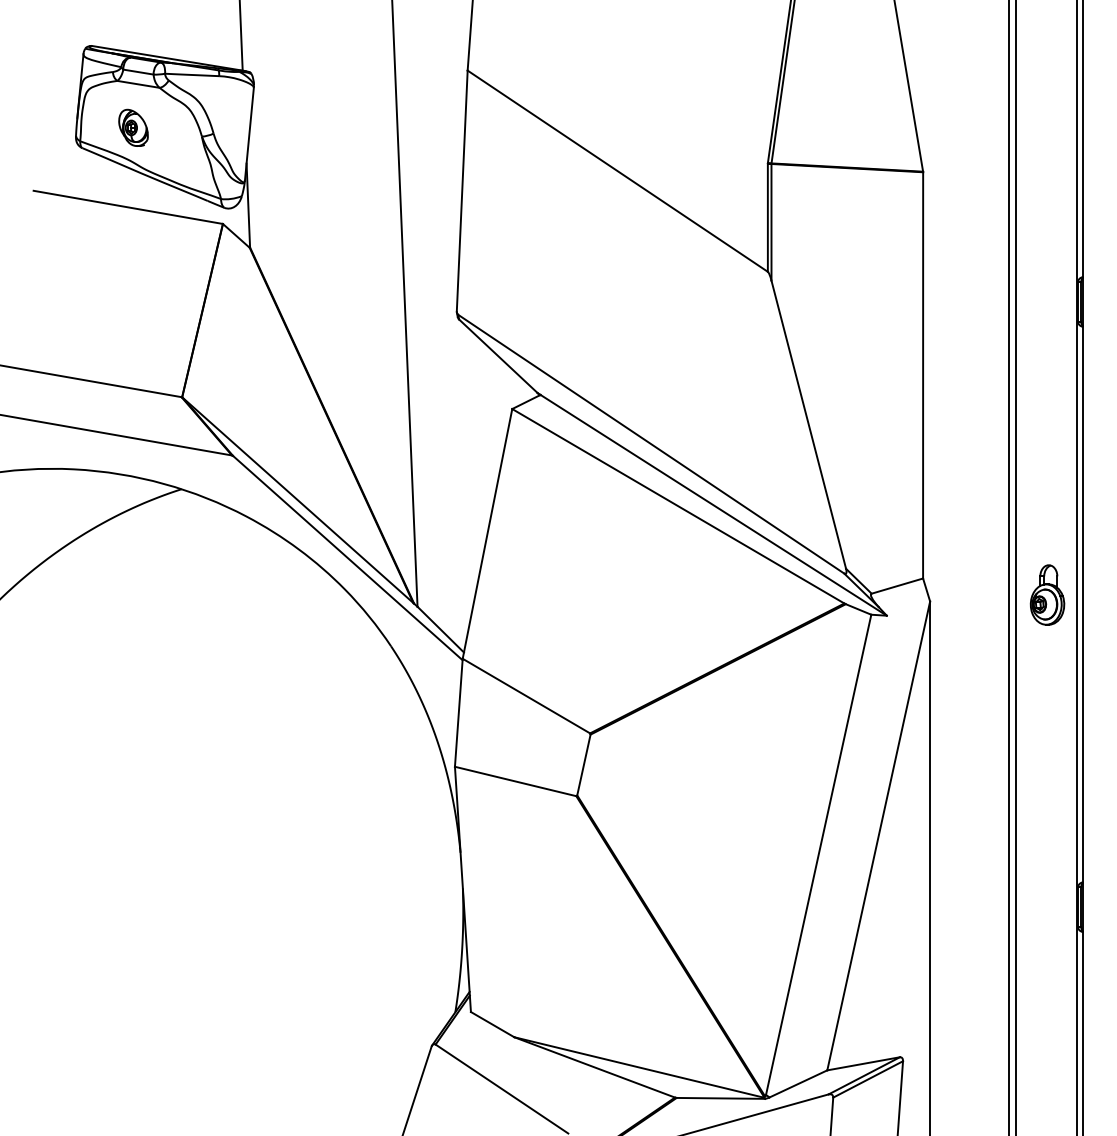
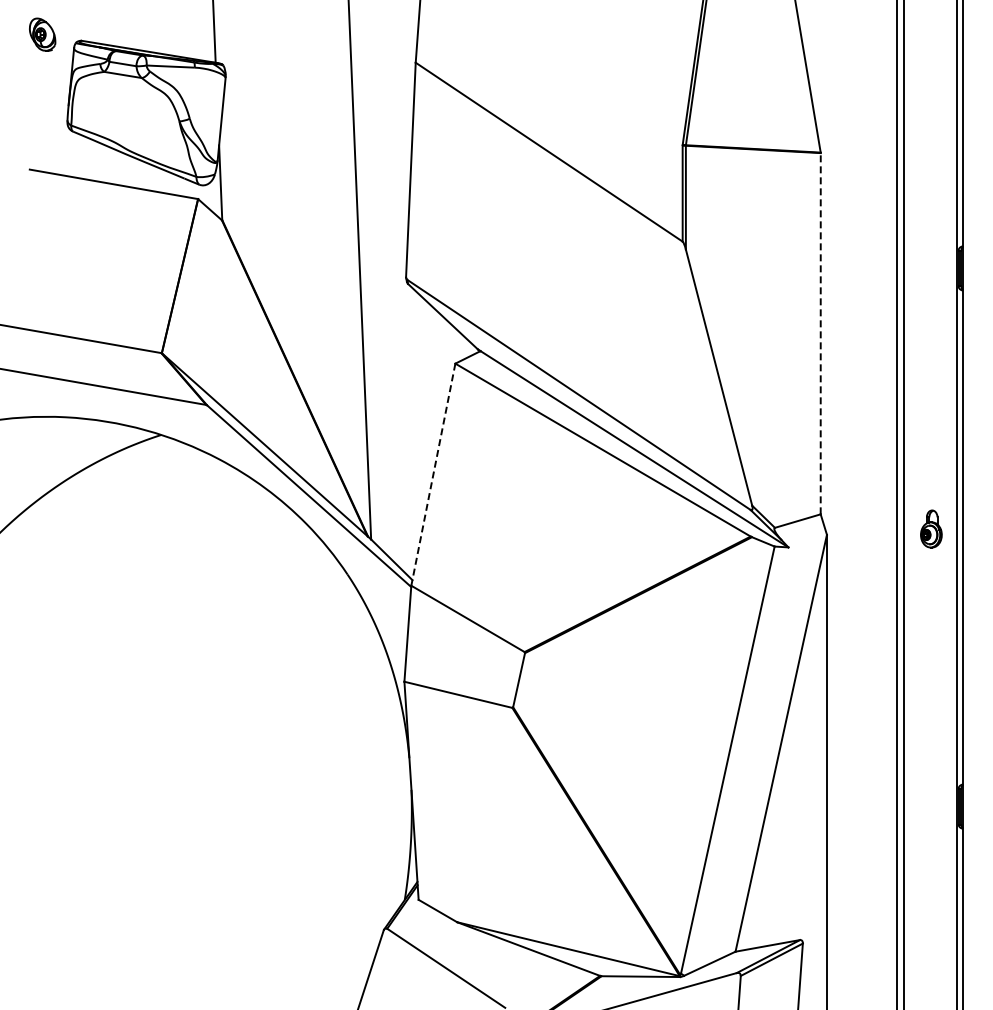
part: (133, 127) -> (42, 34), moved
line: (922, 375) -> (820, 333), solid -> dashed
line: (487, 534) -> (433, 475), solid -> dashed
part: (1047, 594) -> (931, 528), size x0.7

